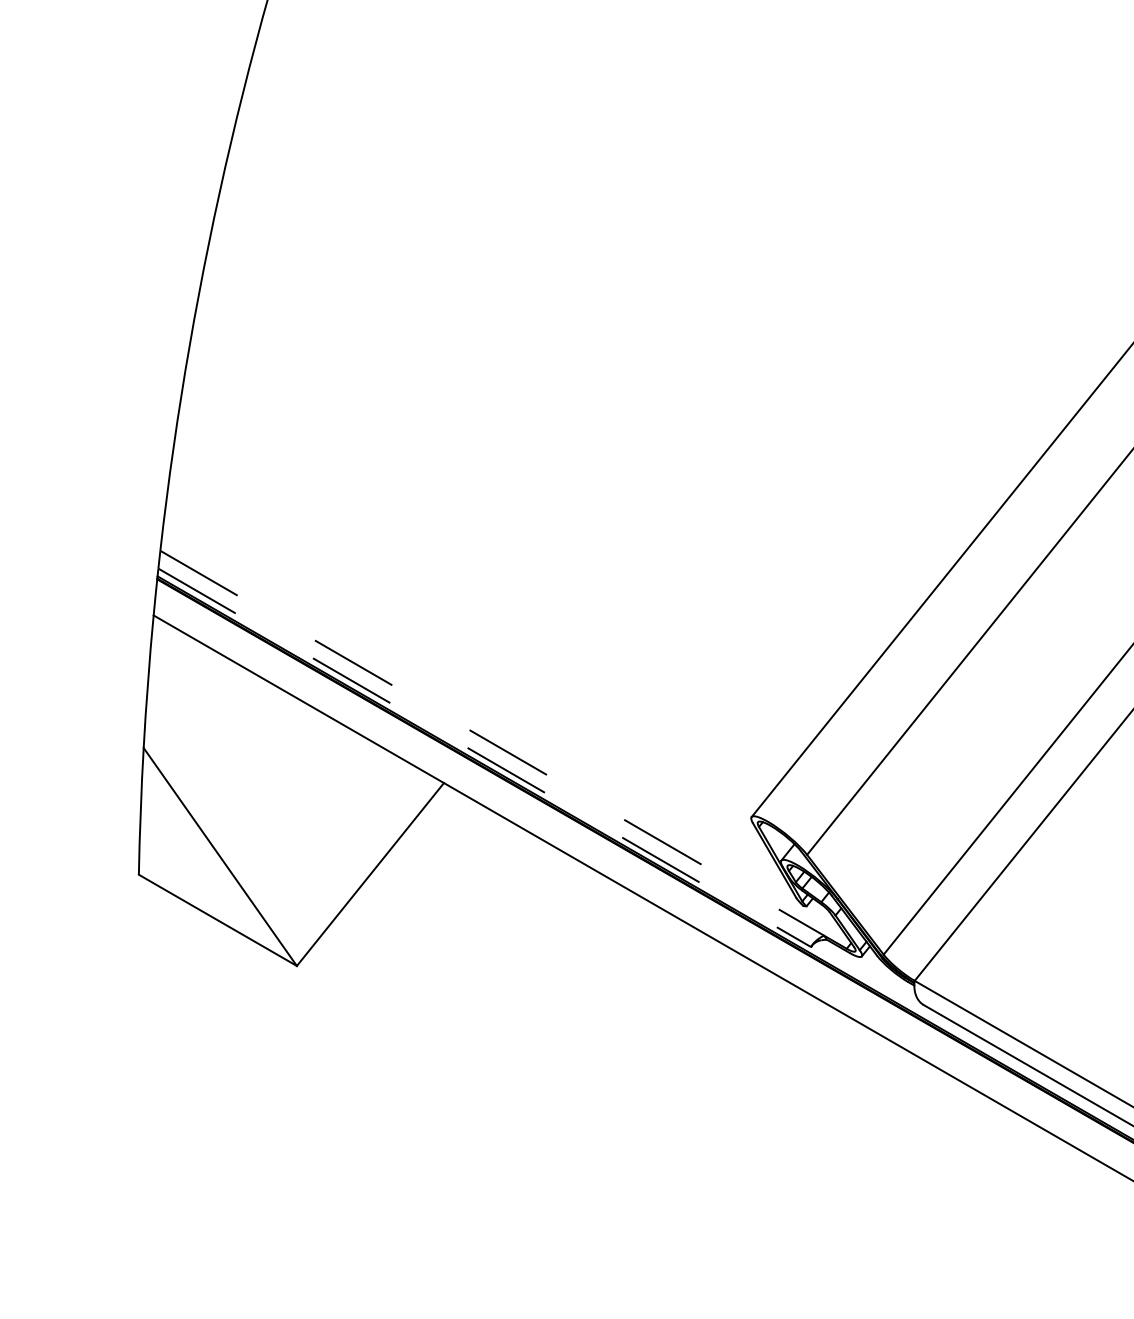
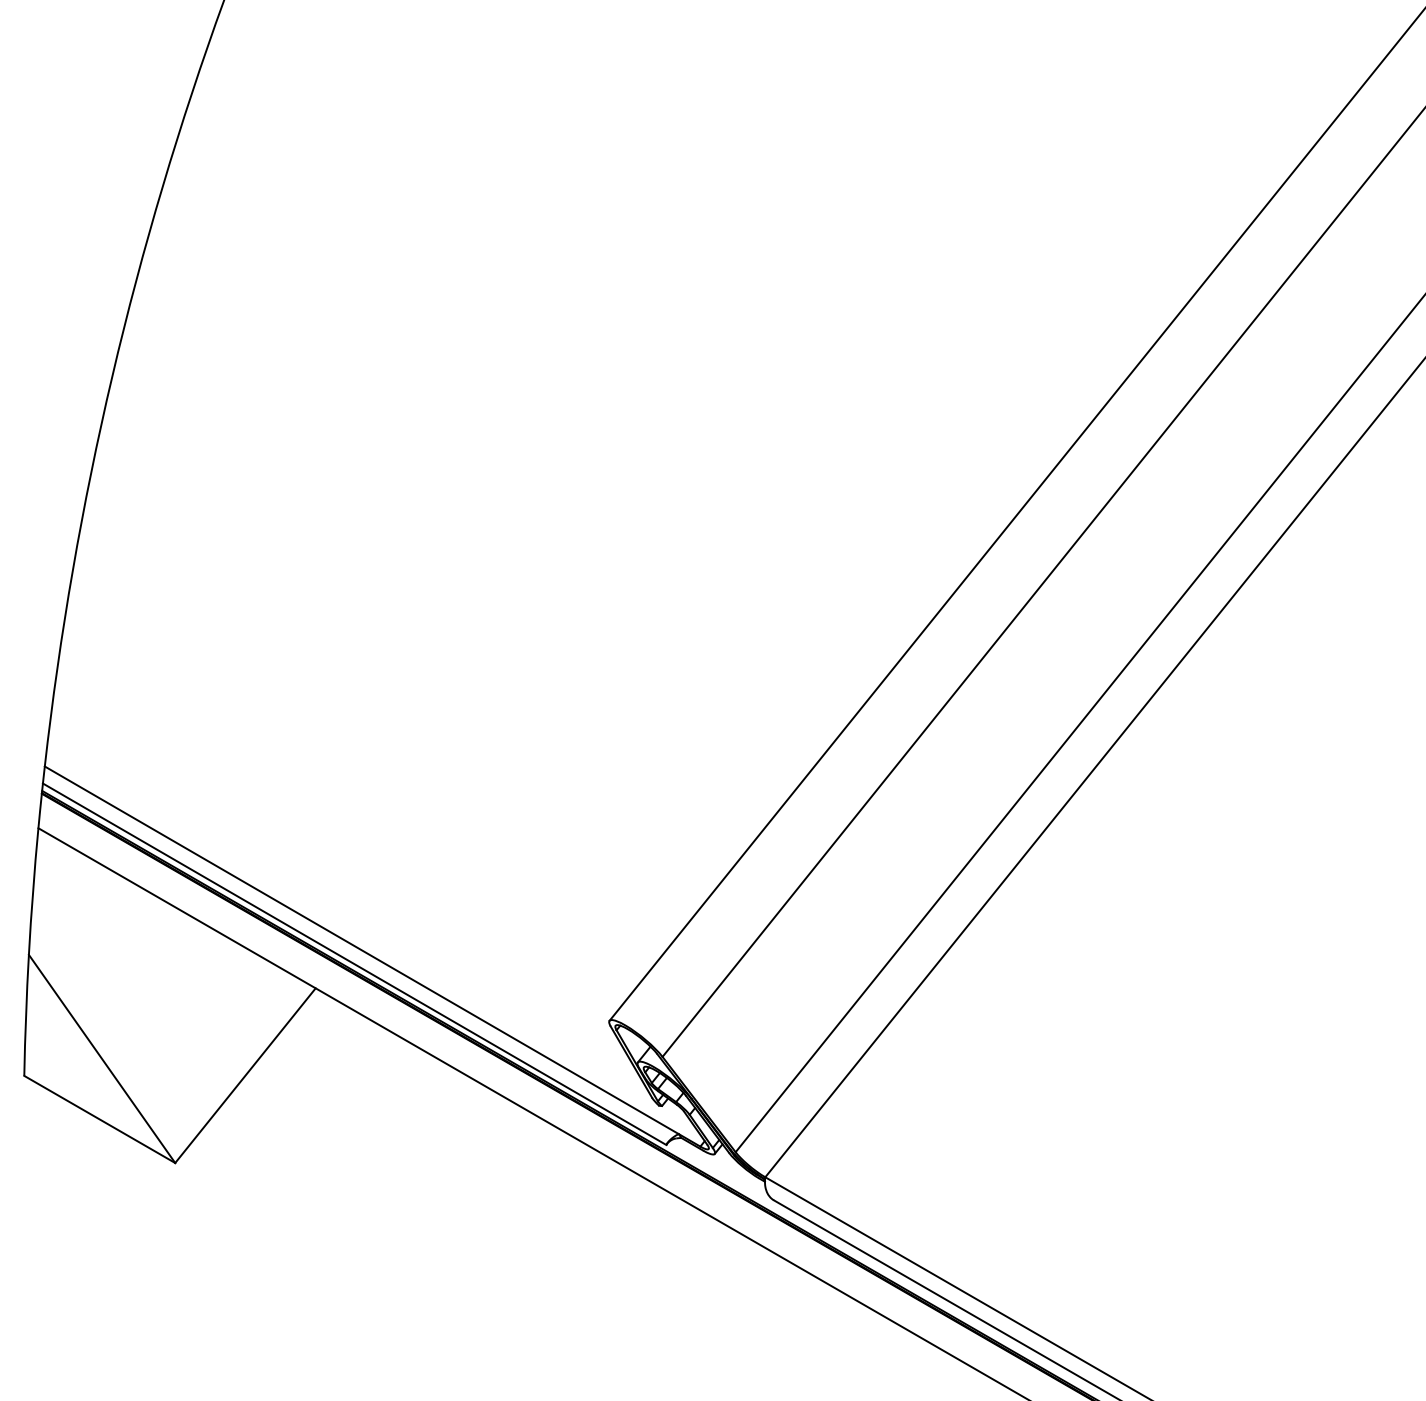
line: (492, 743) -> (362, 950), dashed -> solid
line: (485, 758) -> (355, 964), dashed -> solid

